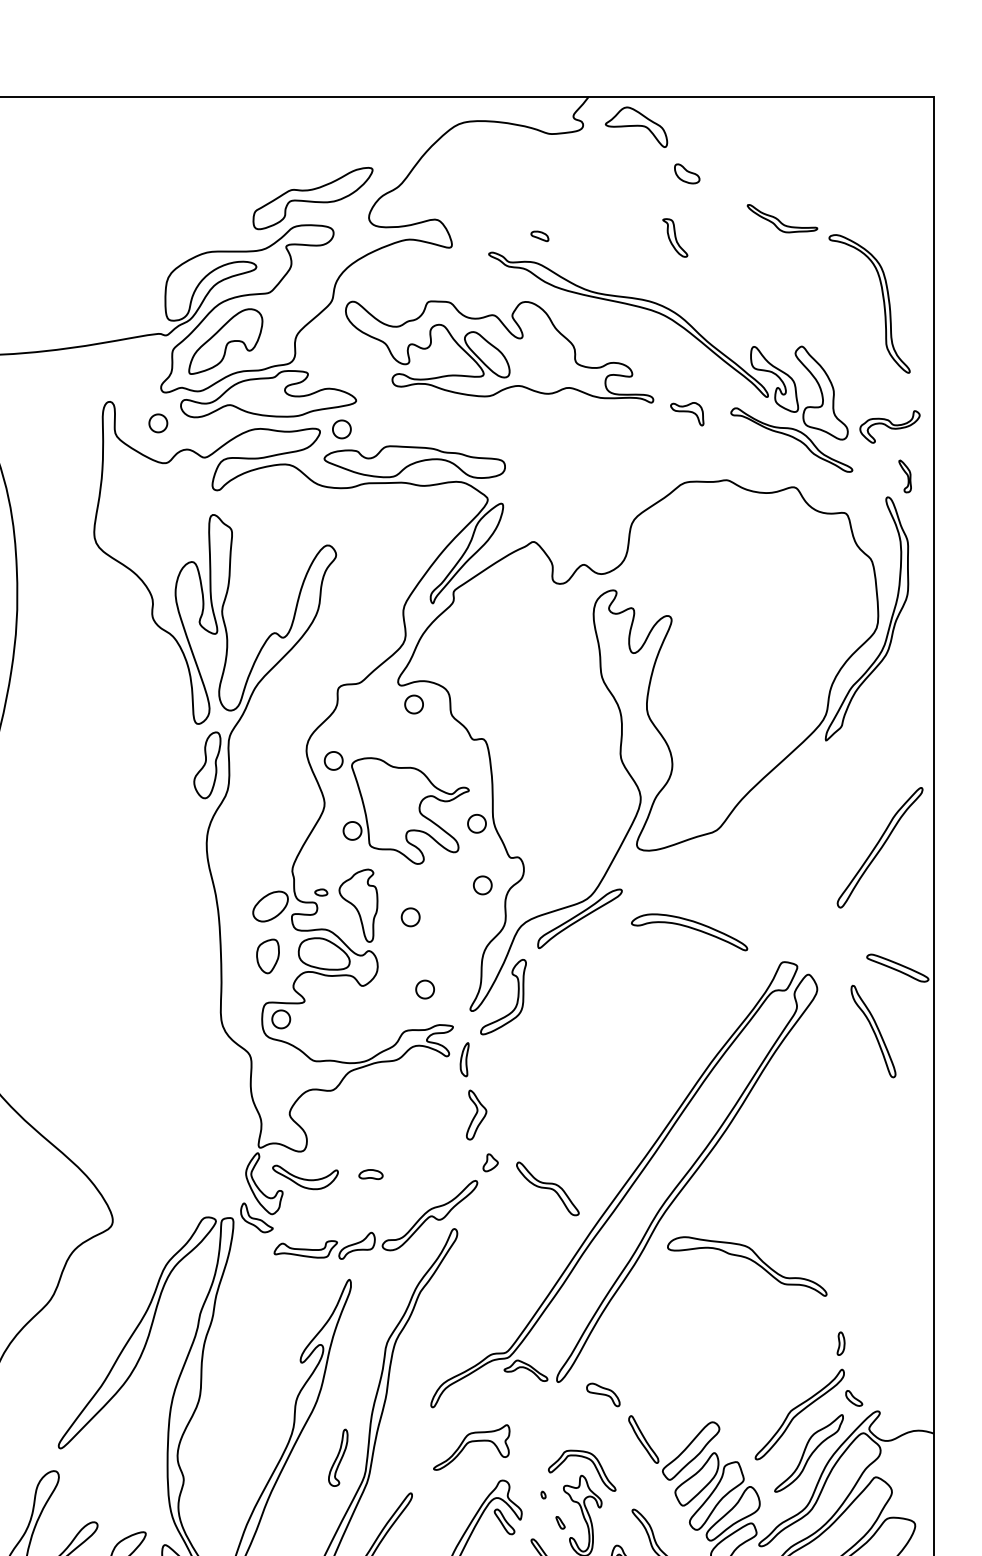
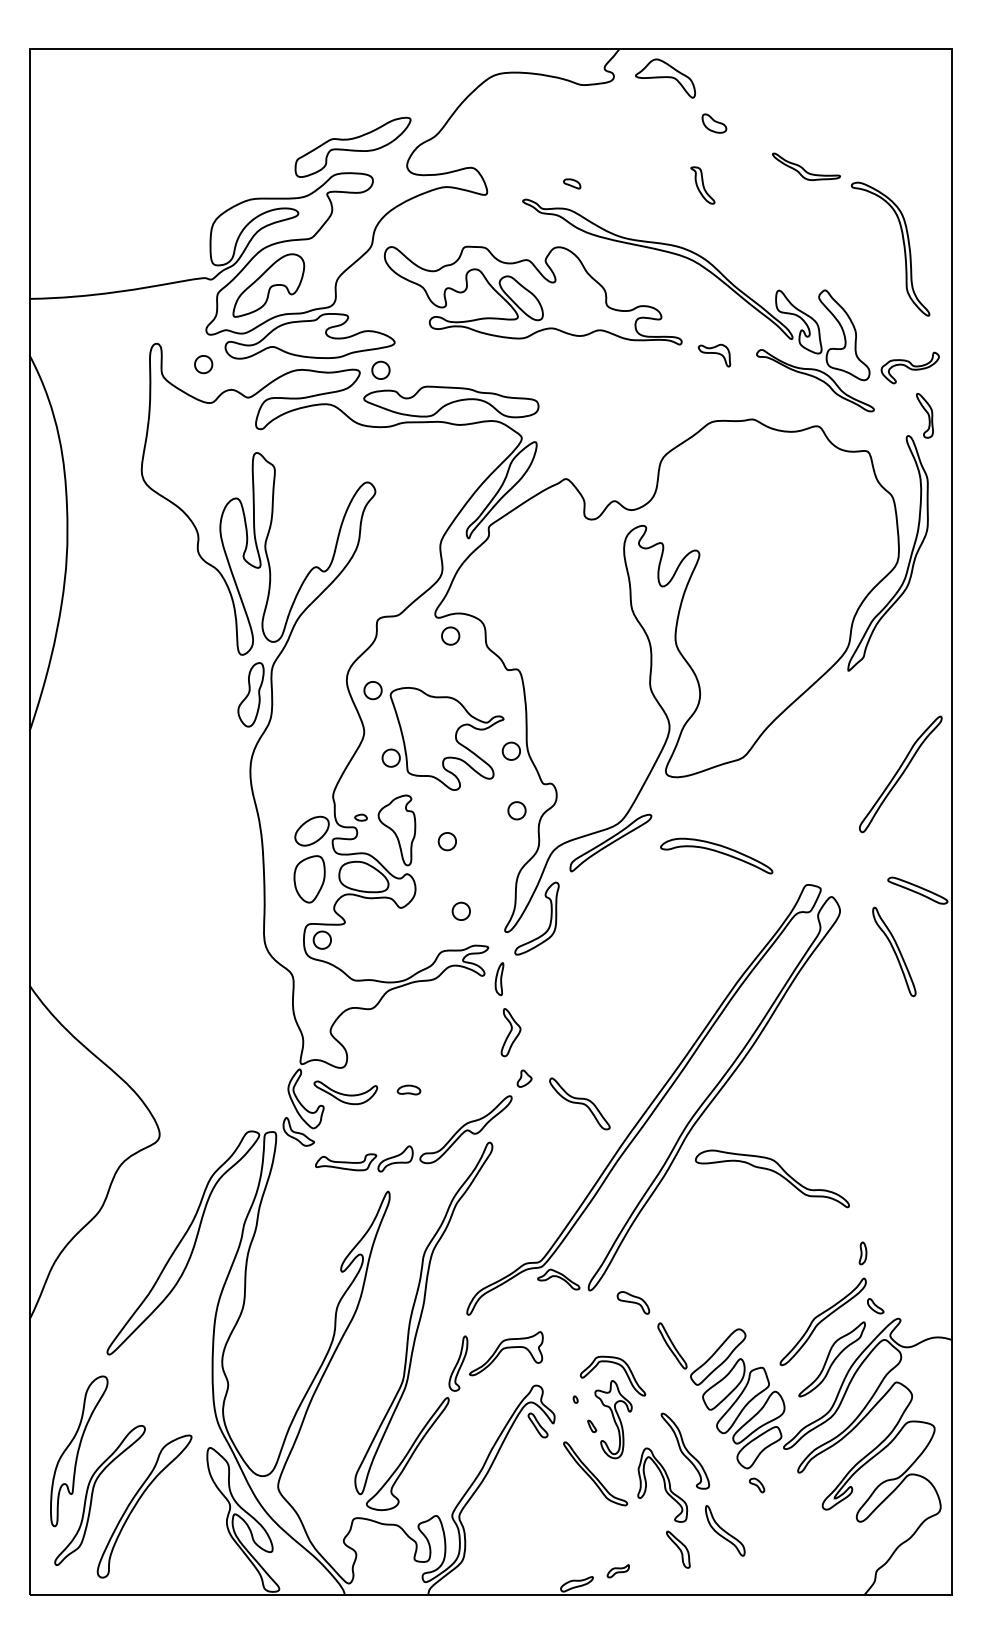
part: (904, 476) -> (924, 415), size x1.43
part: (267, 956) -> (309, 879), size x1.43
part: (338, 1457) -> (458, 1363), moved

